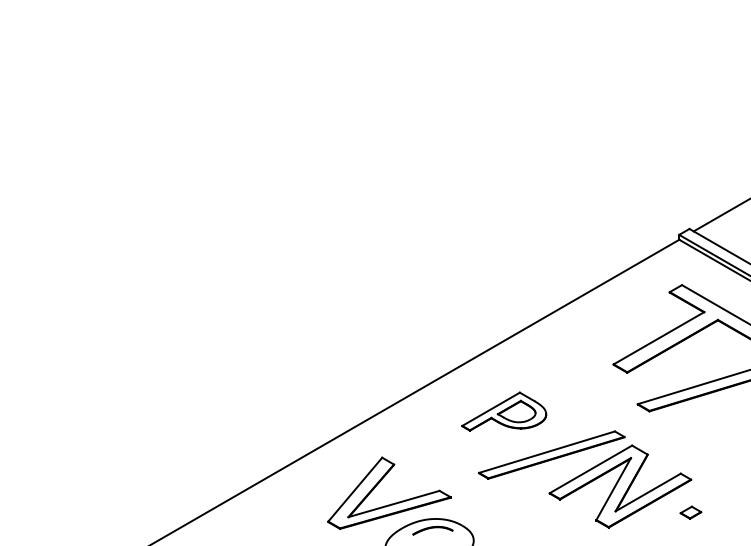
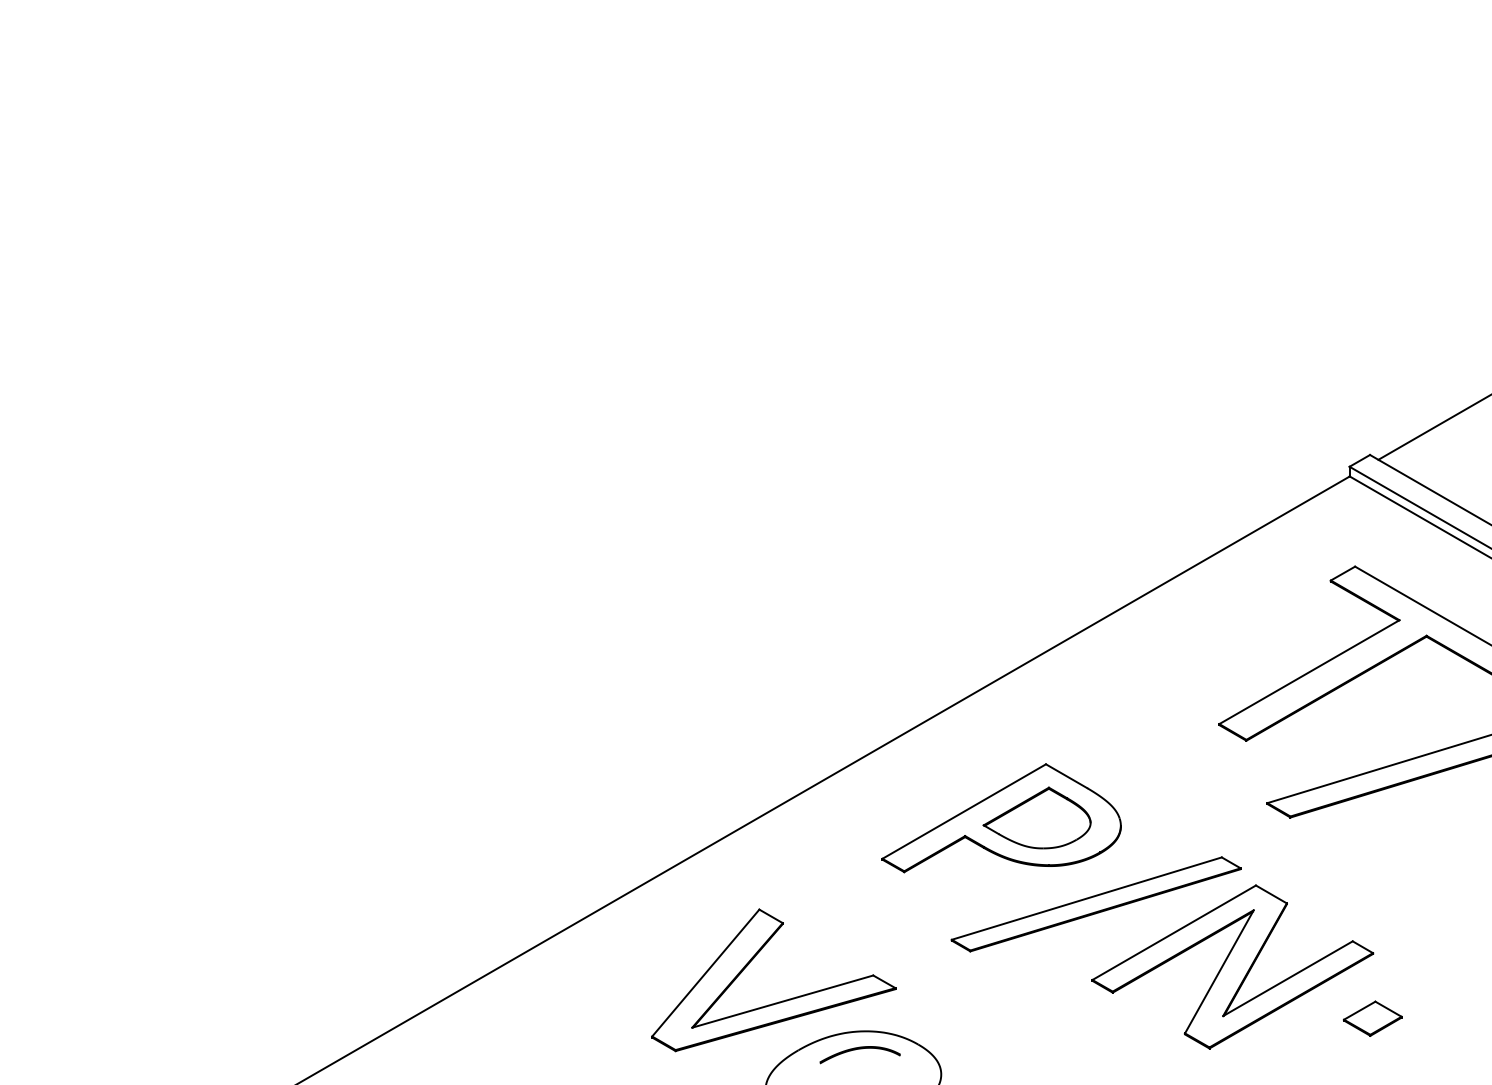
part: (504, 411) -> (1002, 817), size x1.43
part: (690, 512) -> (1371, 1018), size x1.43

